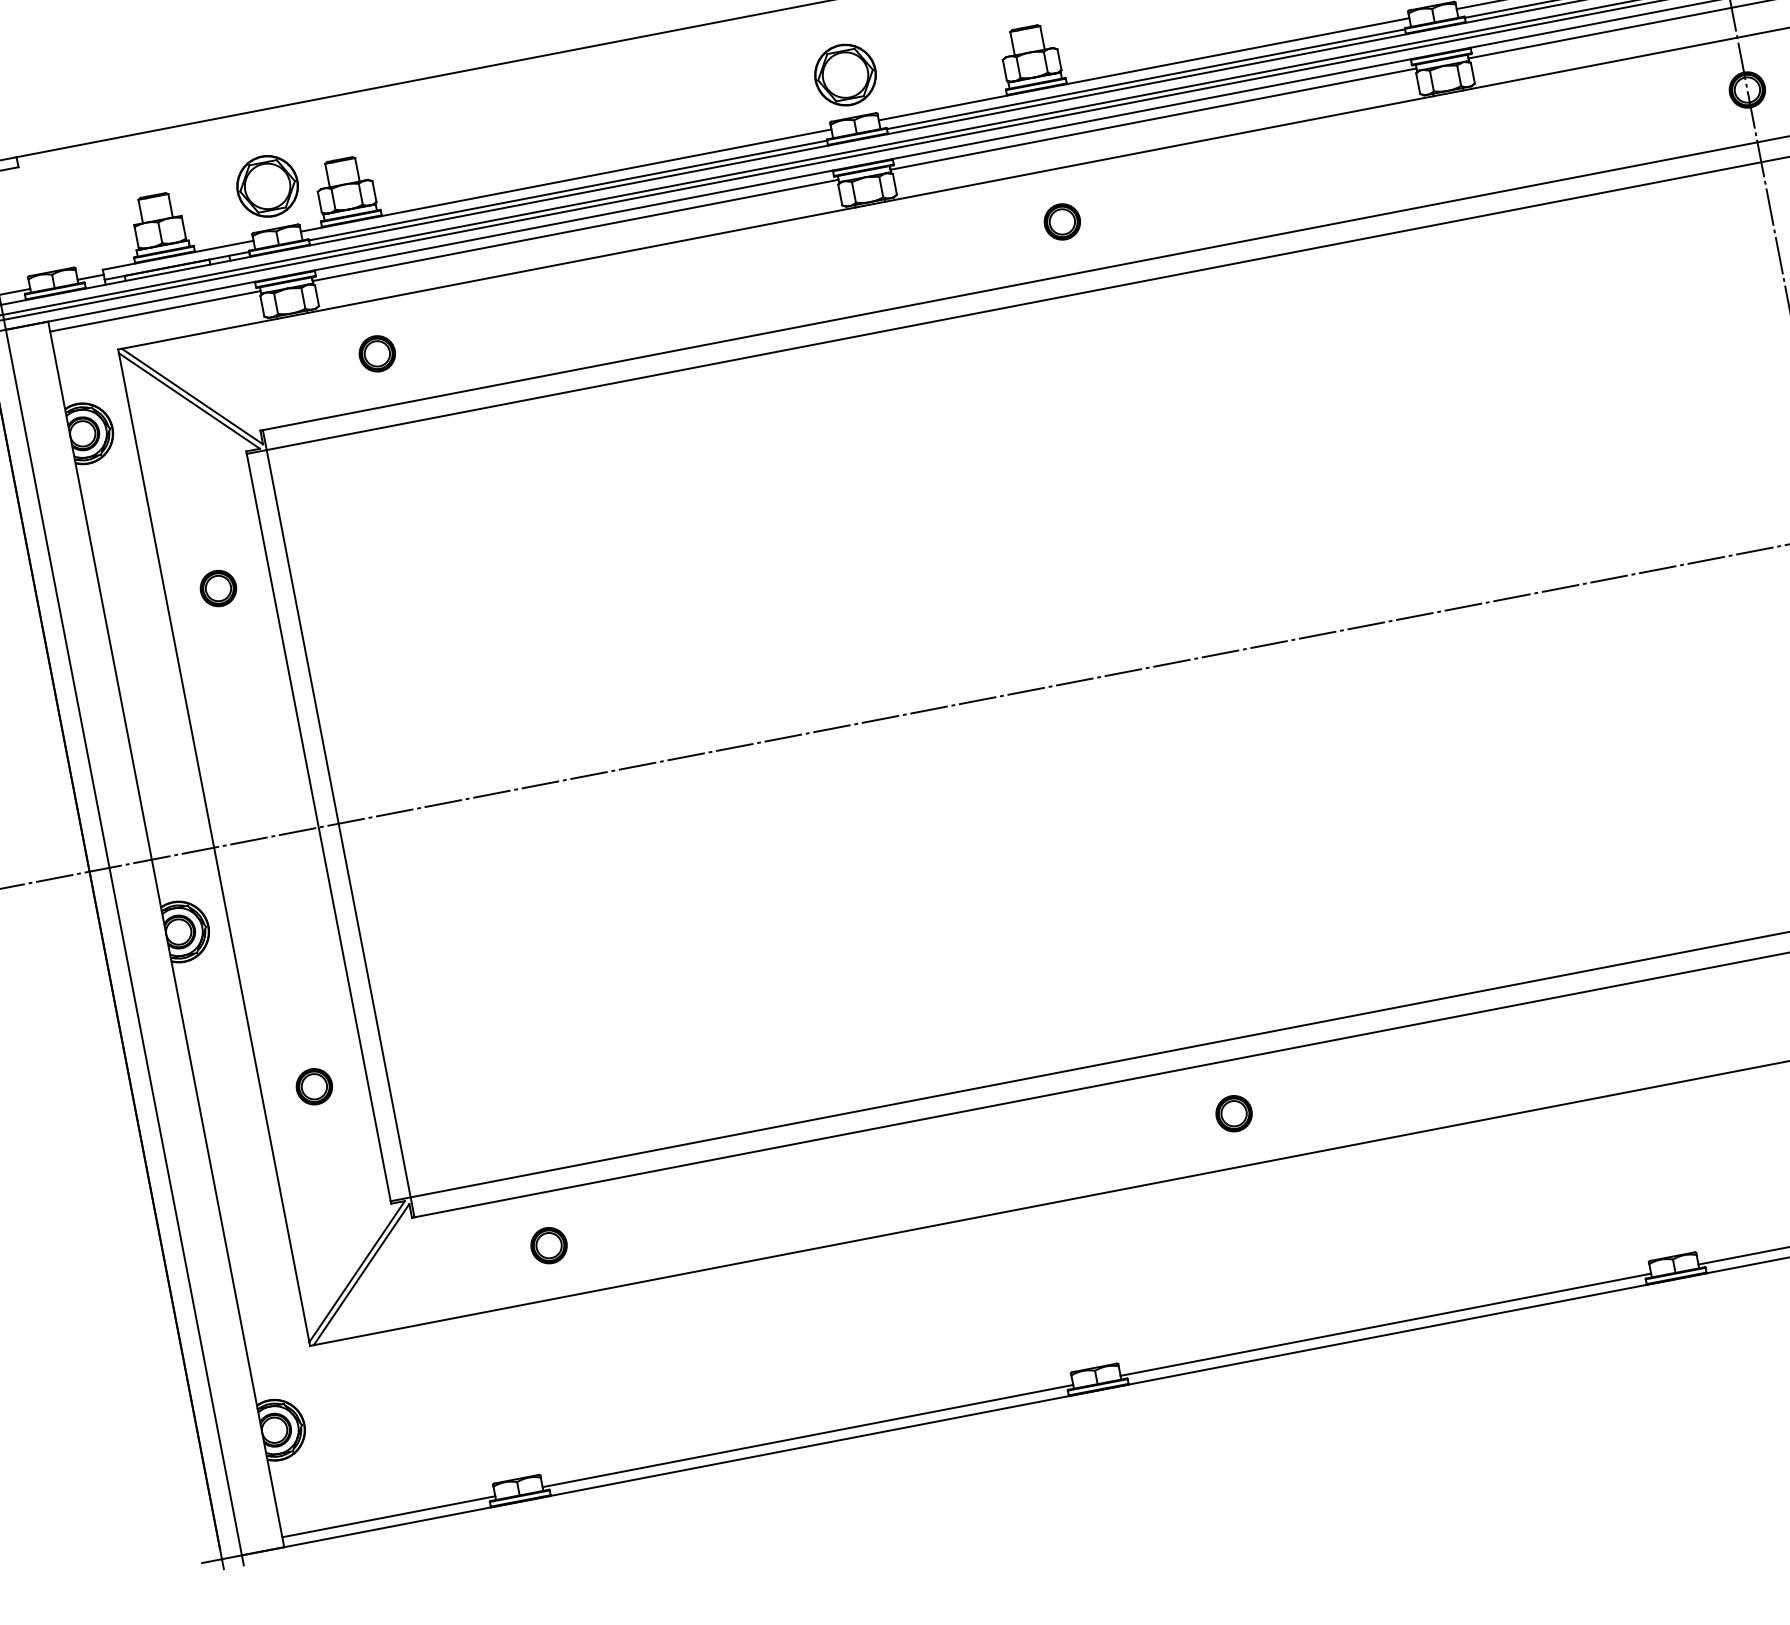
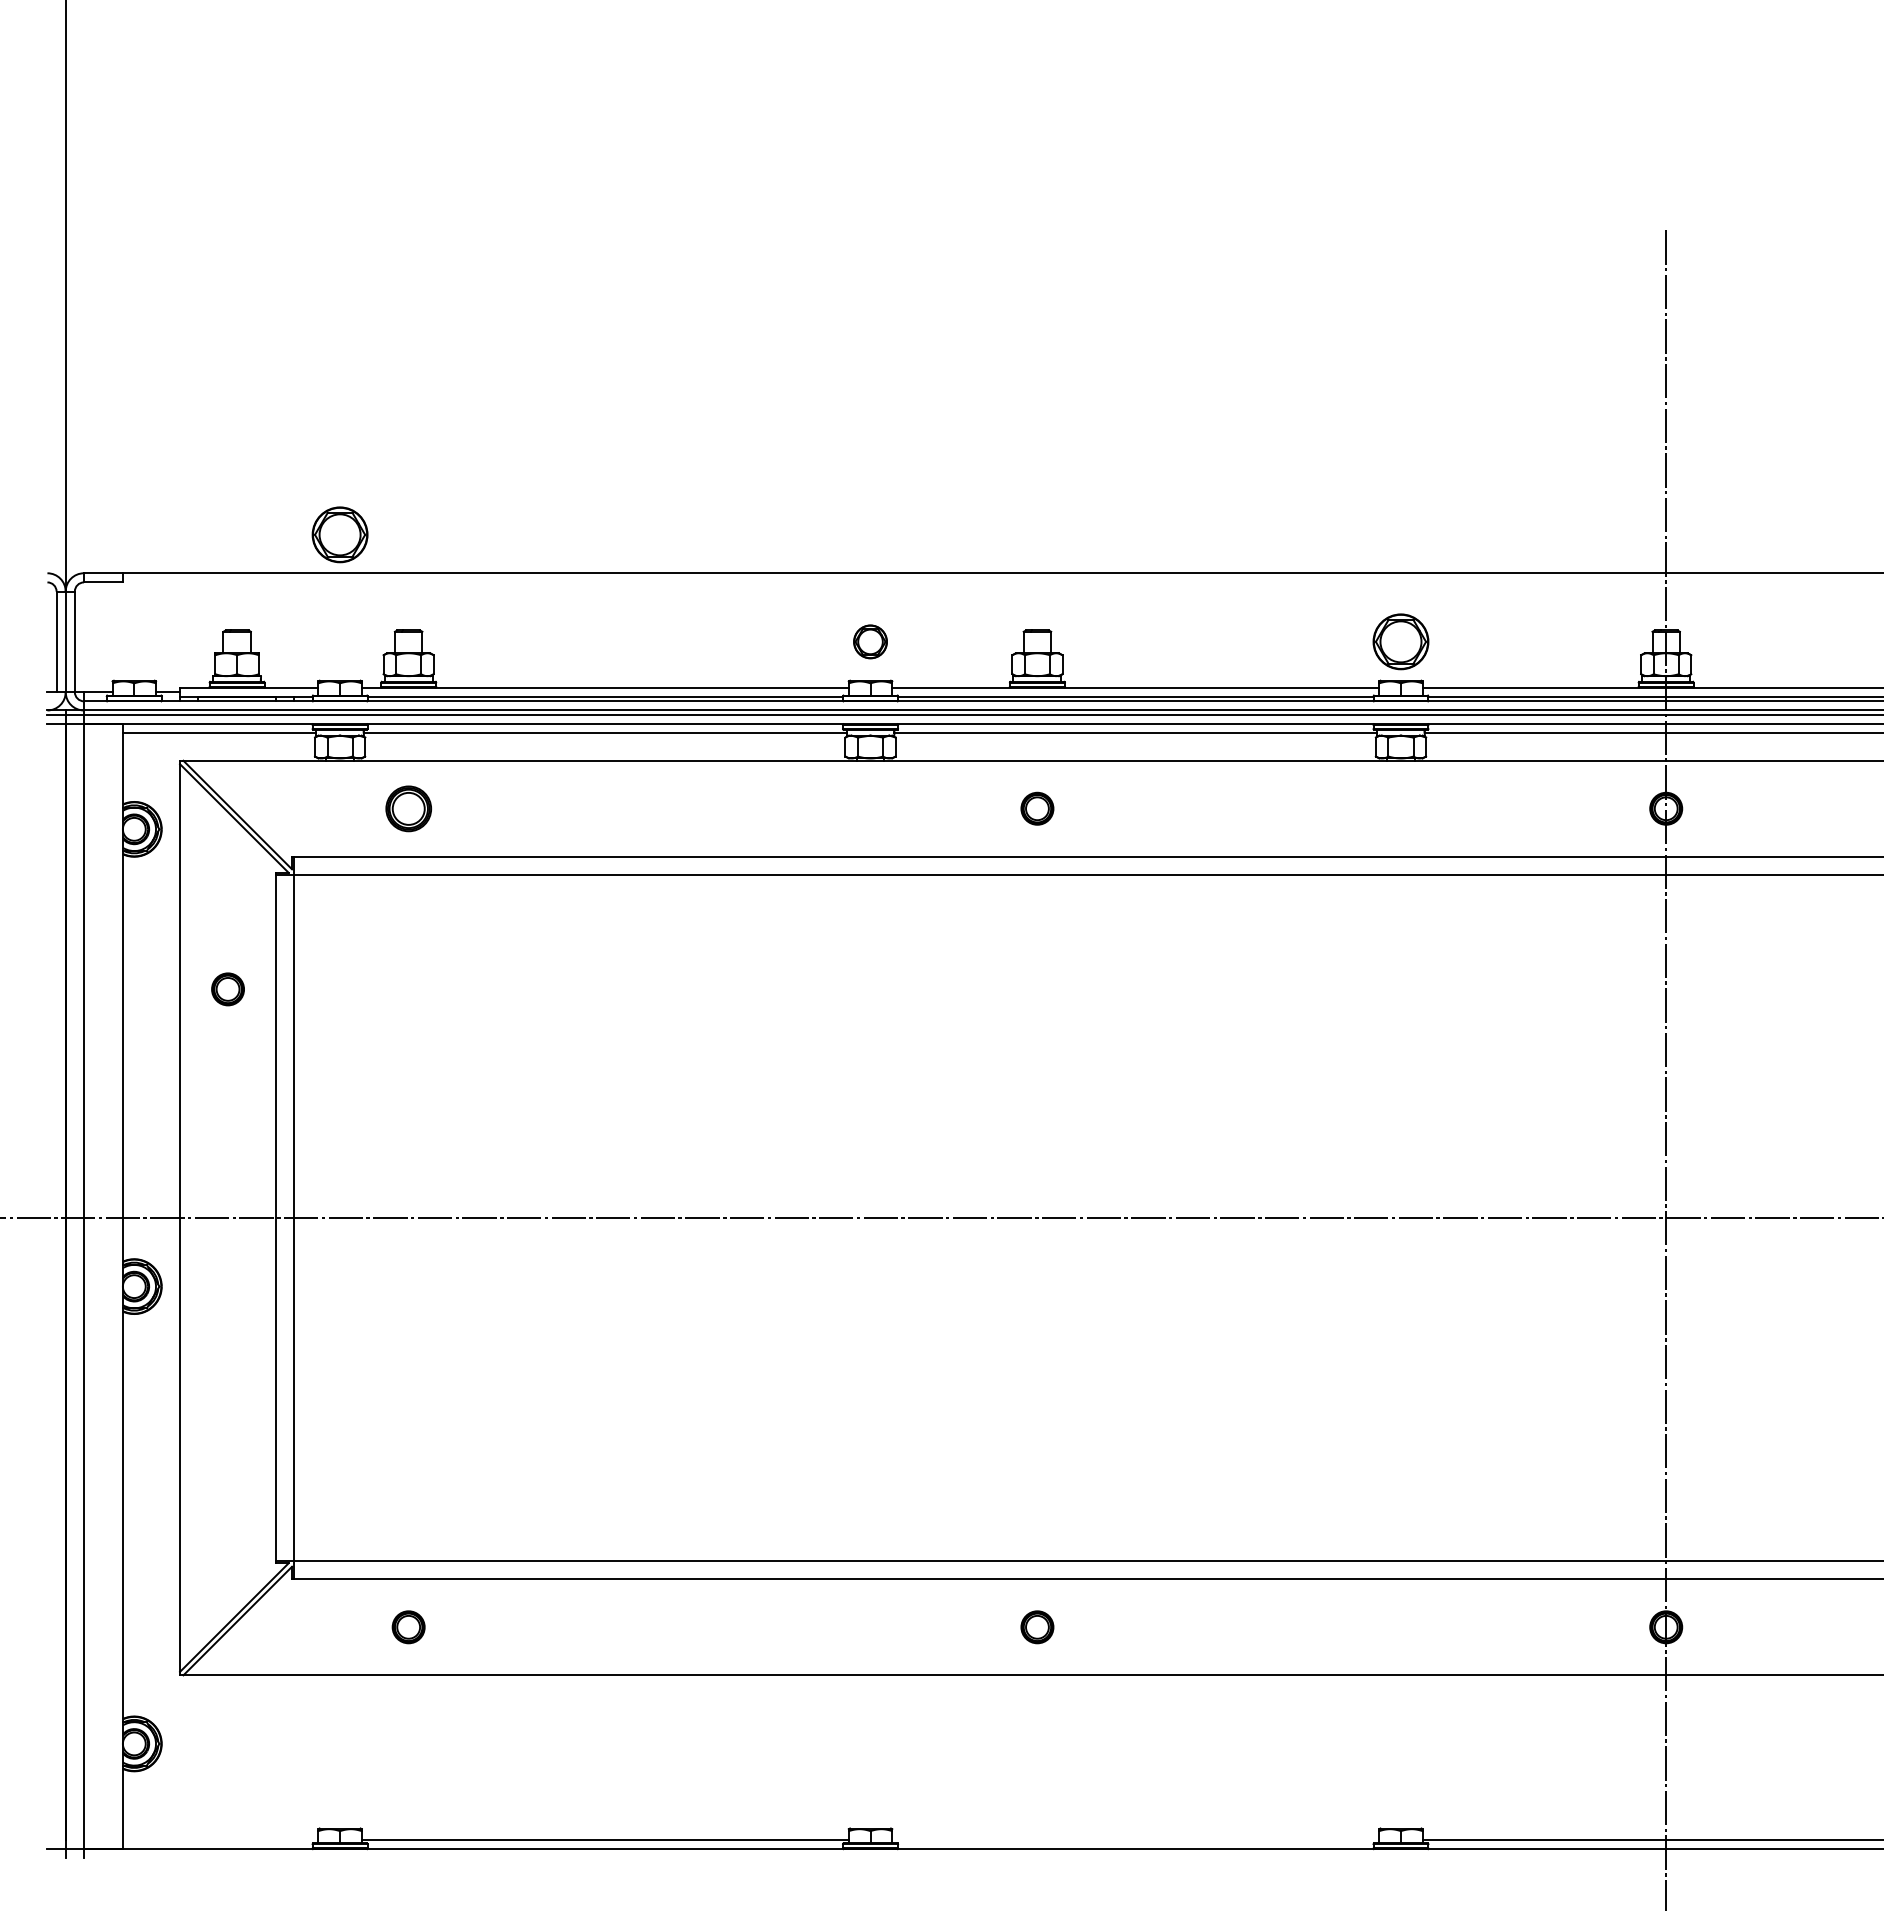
part: (845, 74) -> (870, 641), size x0.6
part: (266, 186) -> (339, 534), moved
part: (377, 353) -> (408, 808), size x1.4
part: (313, 1086) -> (227, 1446), removed
line: (1385, 1324) -> (1135, 1839), removed
line: (388, 1516) -> (220, 1839), removed

